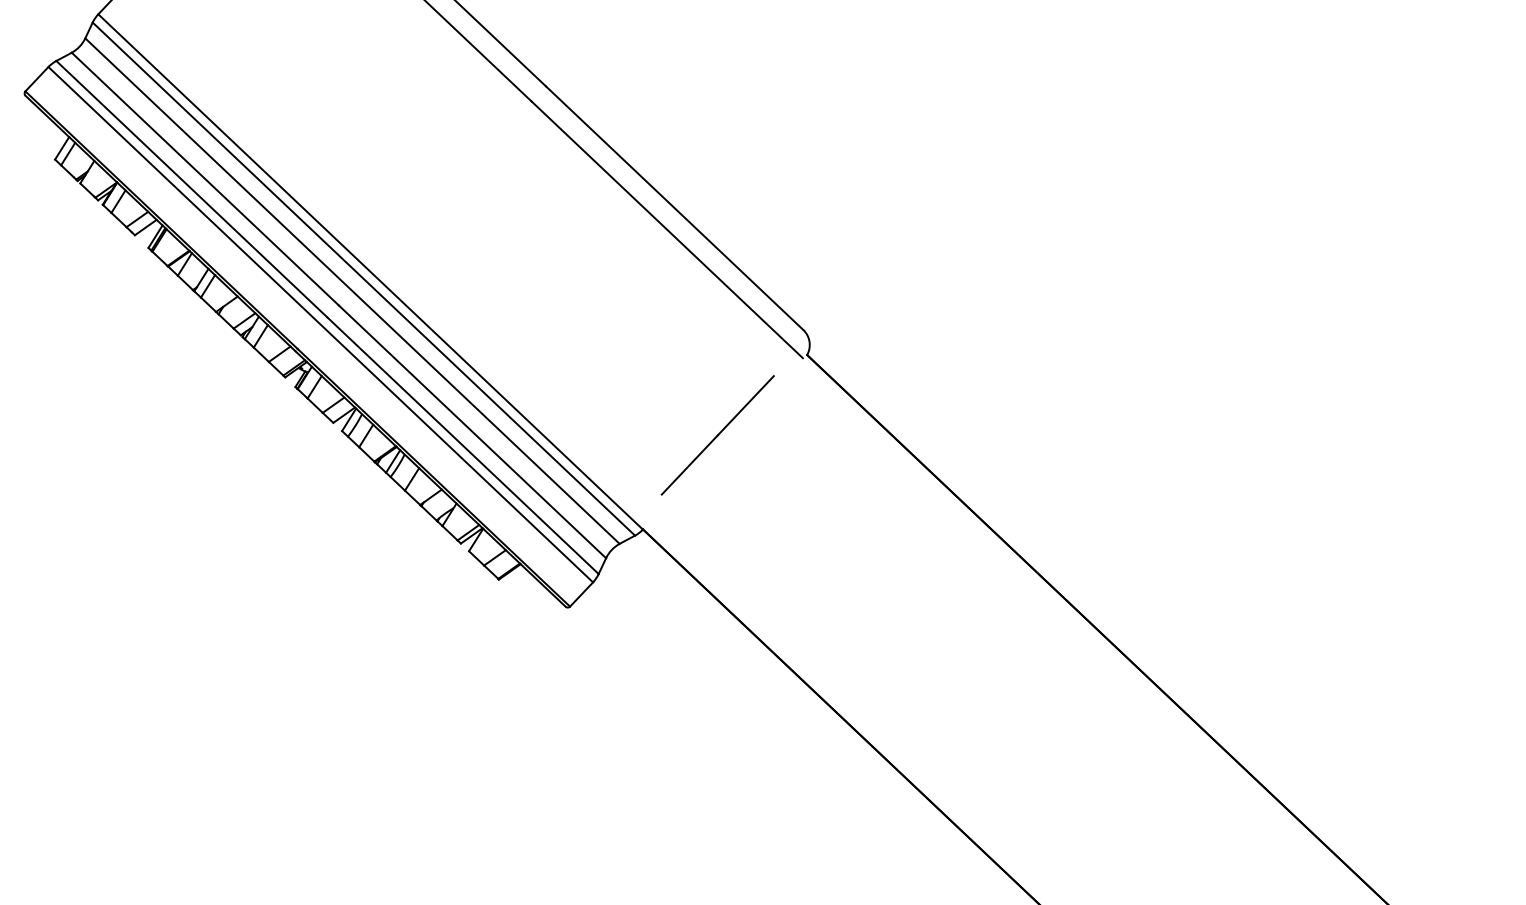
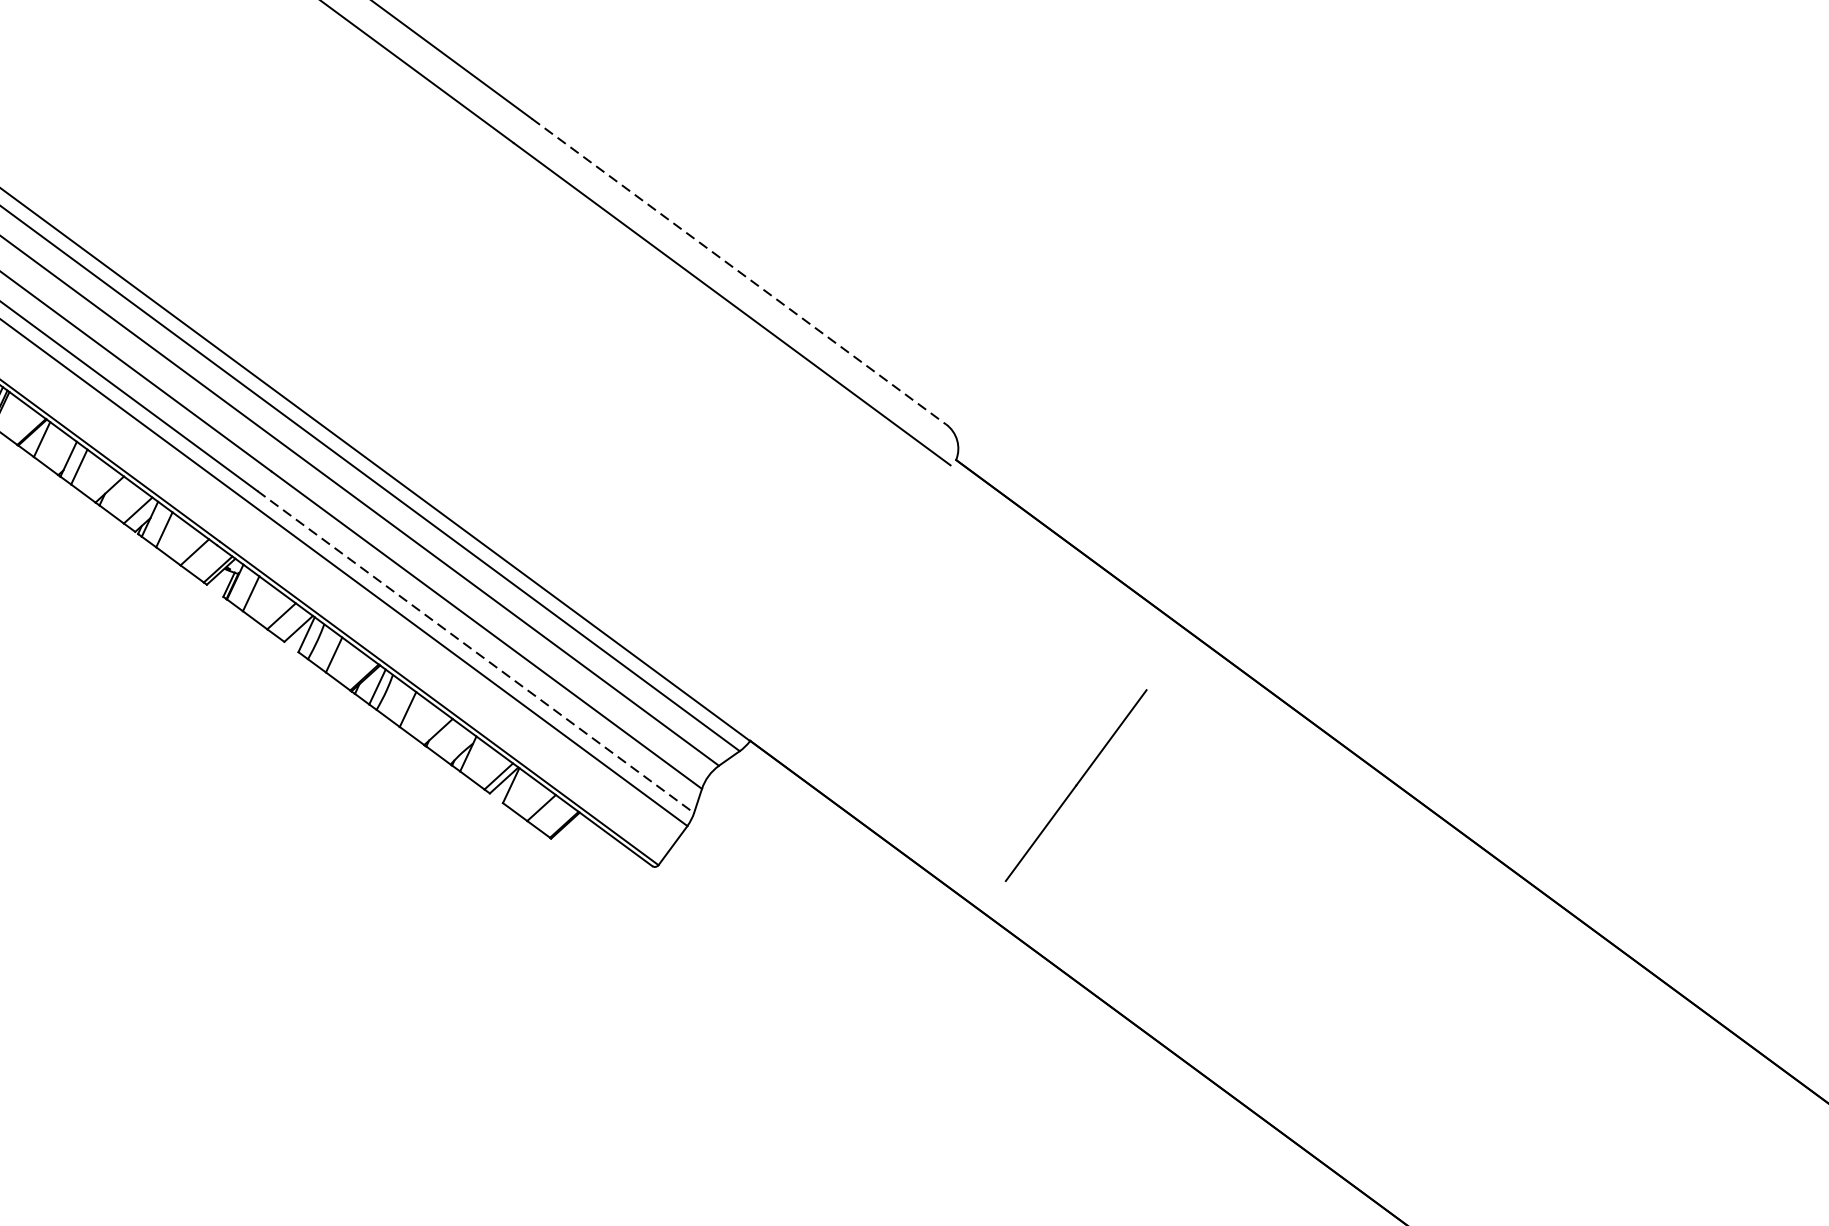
line: (675, 208) -> (740, 271), solid -> dashed
line: (717, 435) -> (1075, 785), moved
line: (463, 445) -> (476, 651), solid -> dashed

